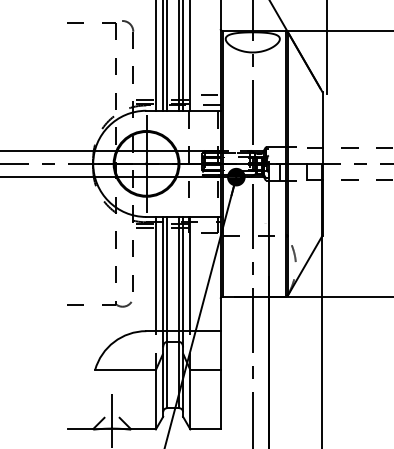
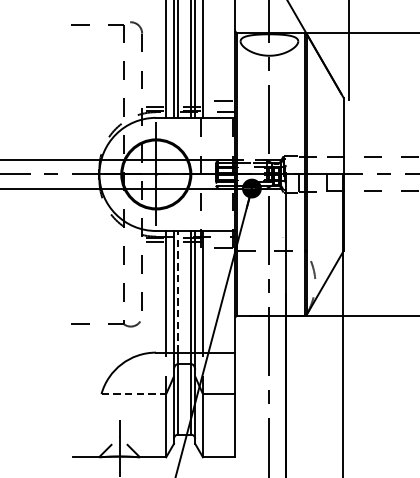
line: (167, 273) -> (178, 291), solid -> dashed
line: (126, 370) -> (134, 394), solid -> dashed

